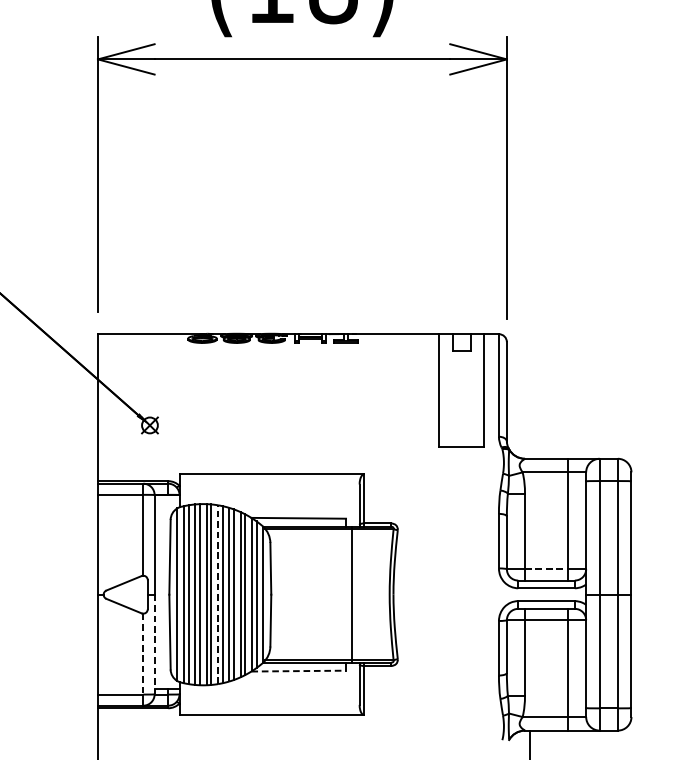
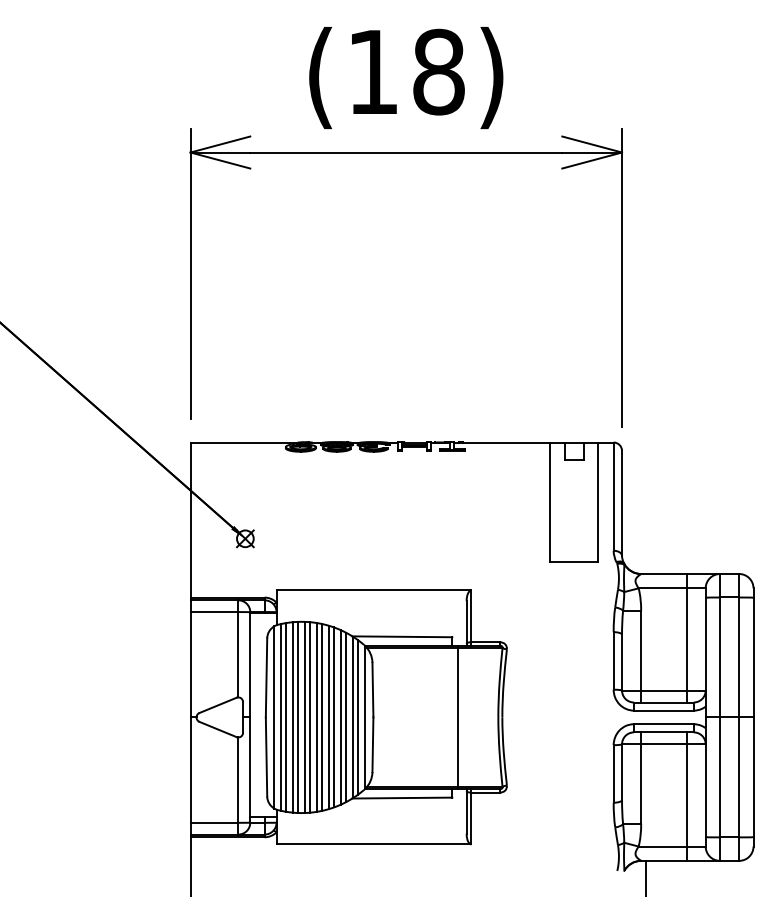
line: (546, 569) -> (663, 690), dashed -> solid
line: (218, 593) -> (317, 716), dashed -> solid
line: (154, 644) -> (250, 770), dashed -> solid
line: (143, 654) -> (238, 780), dashed -> solid
line: (298, 671) -> (402, 798), dashed -> solid

